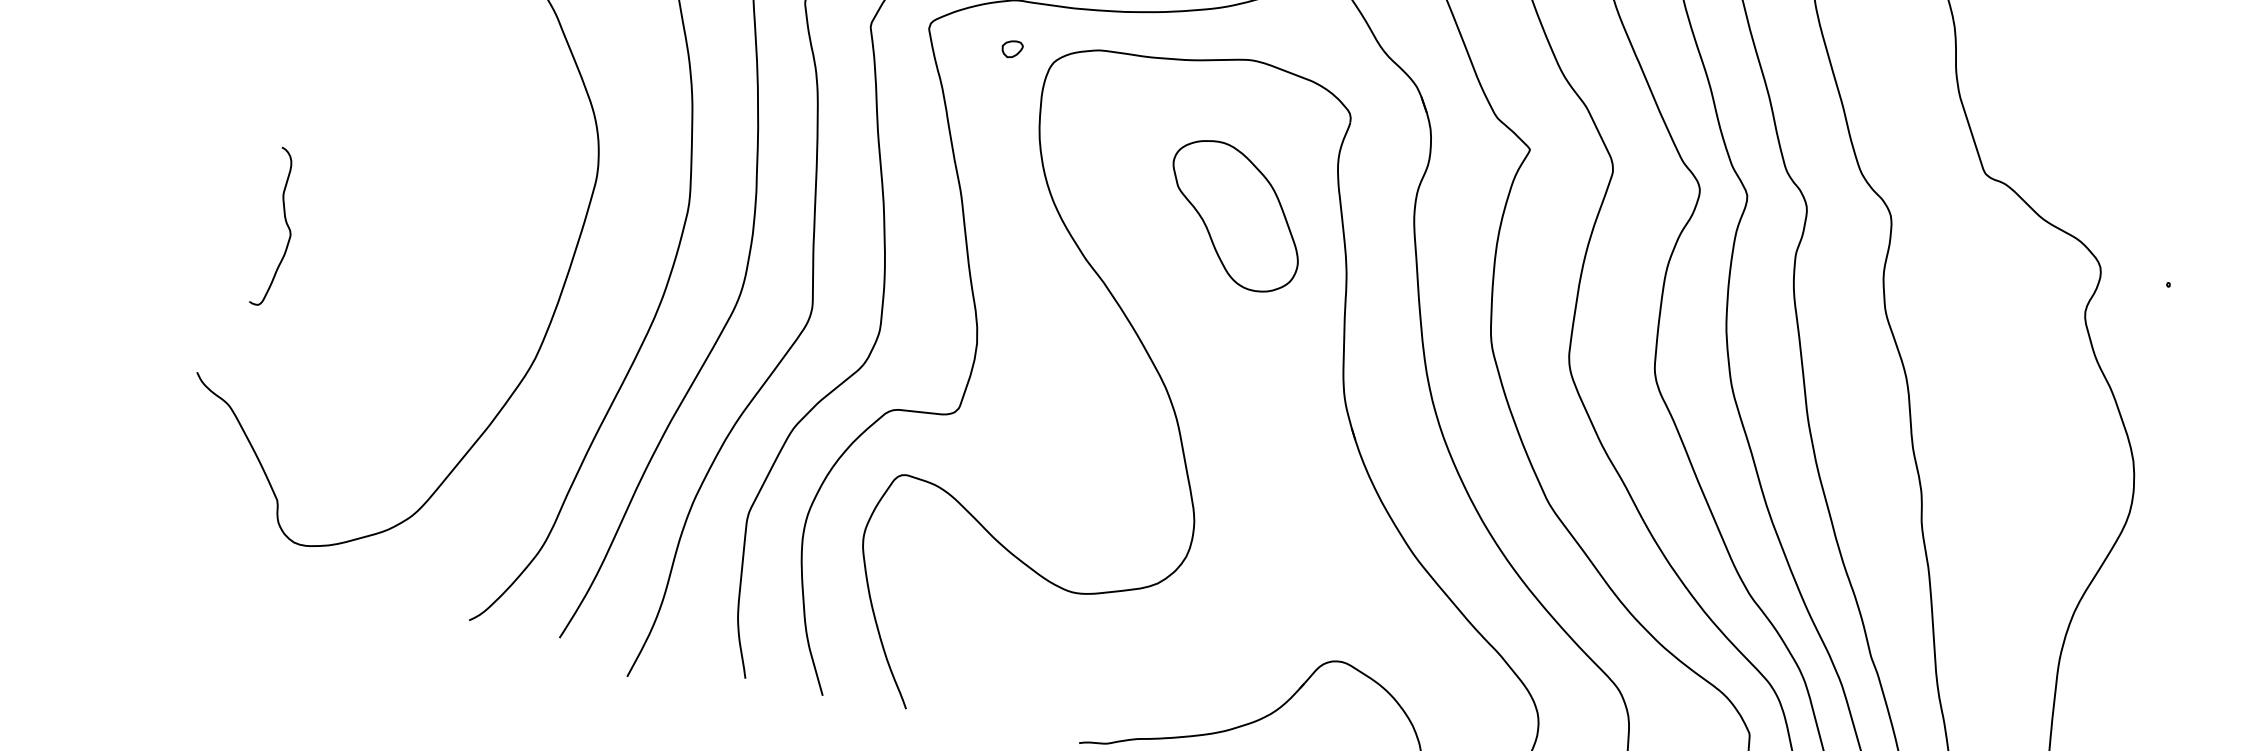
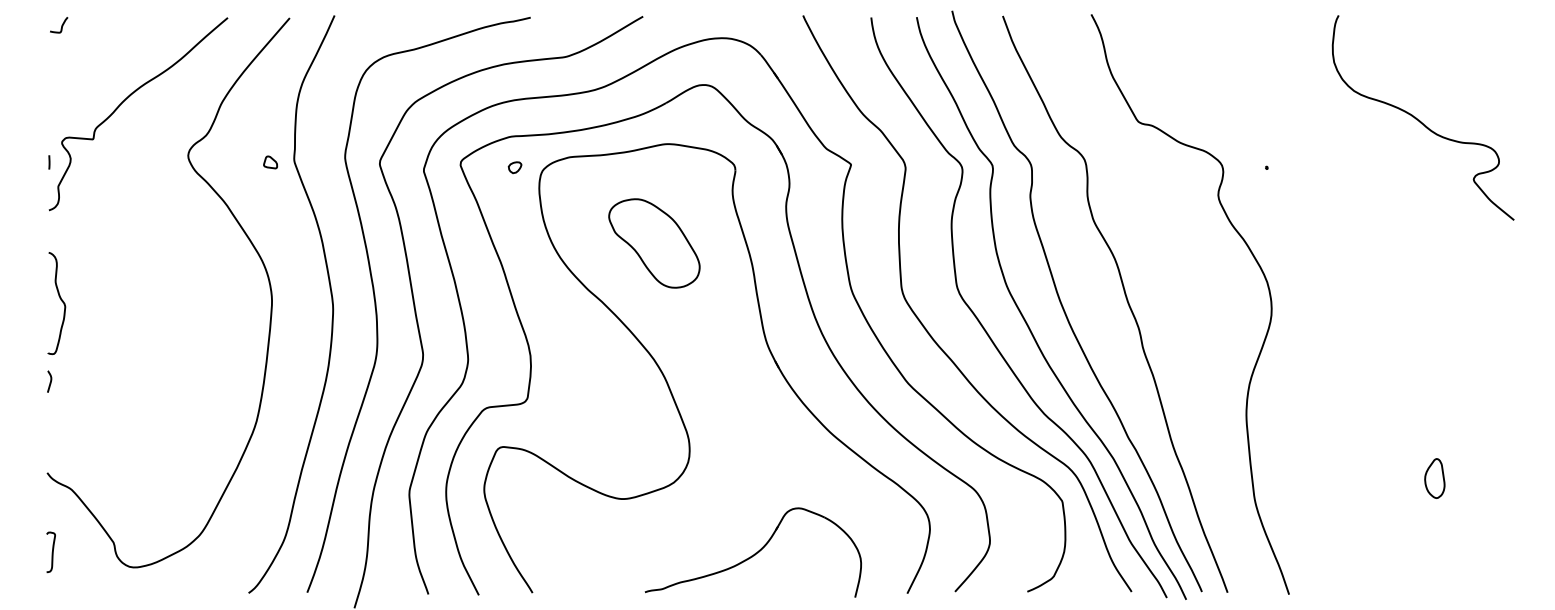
part: (1235, 216) -> (654, 243), moved
curve: (285, 224) -> (60, 300), moved
curve: (230, 232) -> (50, 381), added
curve: (178, 496) -> (51, 552), added

